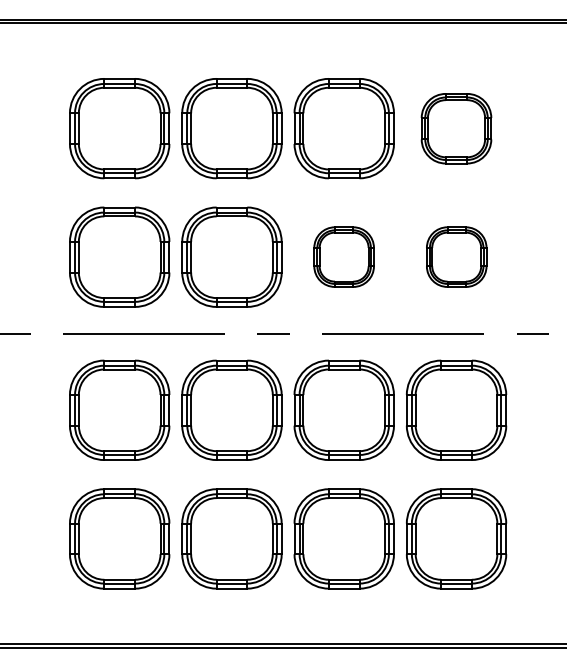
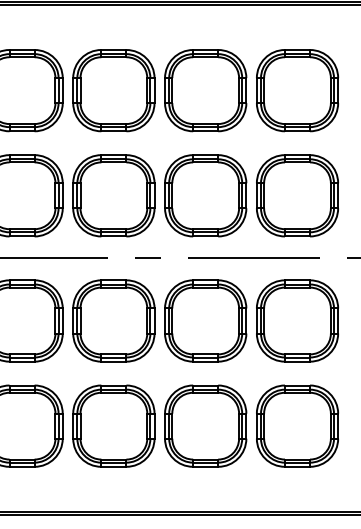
part: (456, 128) -> (297, 90), size x1.43
part: (343, 256) -> (205, 195), size x1.67
part: (456, 256) -> (297, 195), size x1.67

